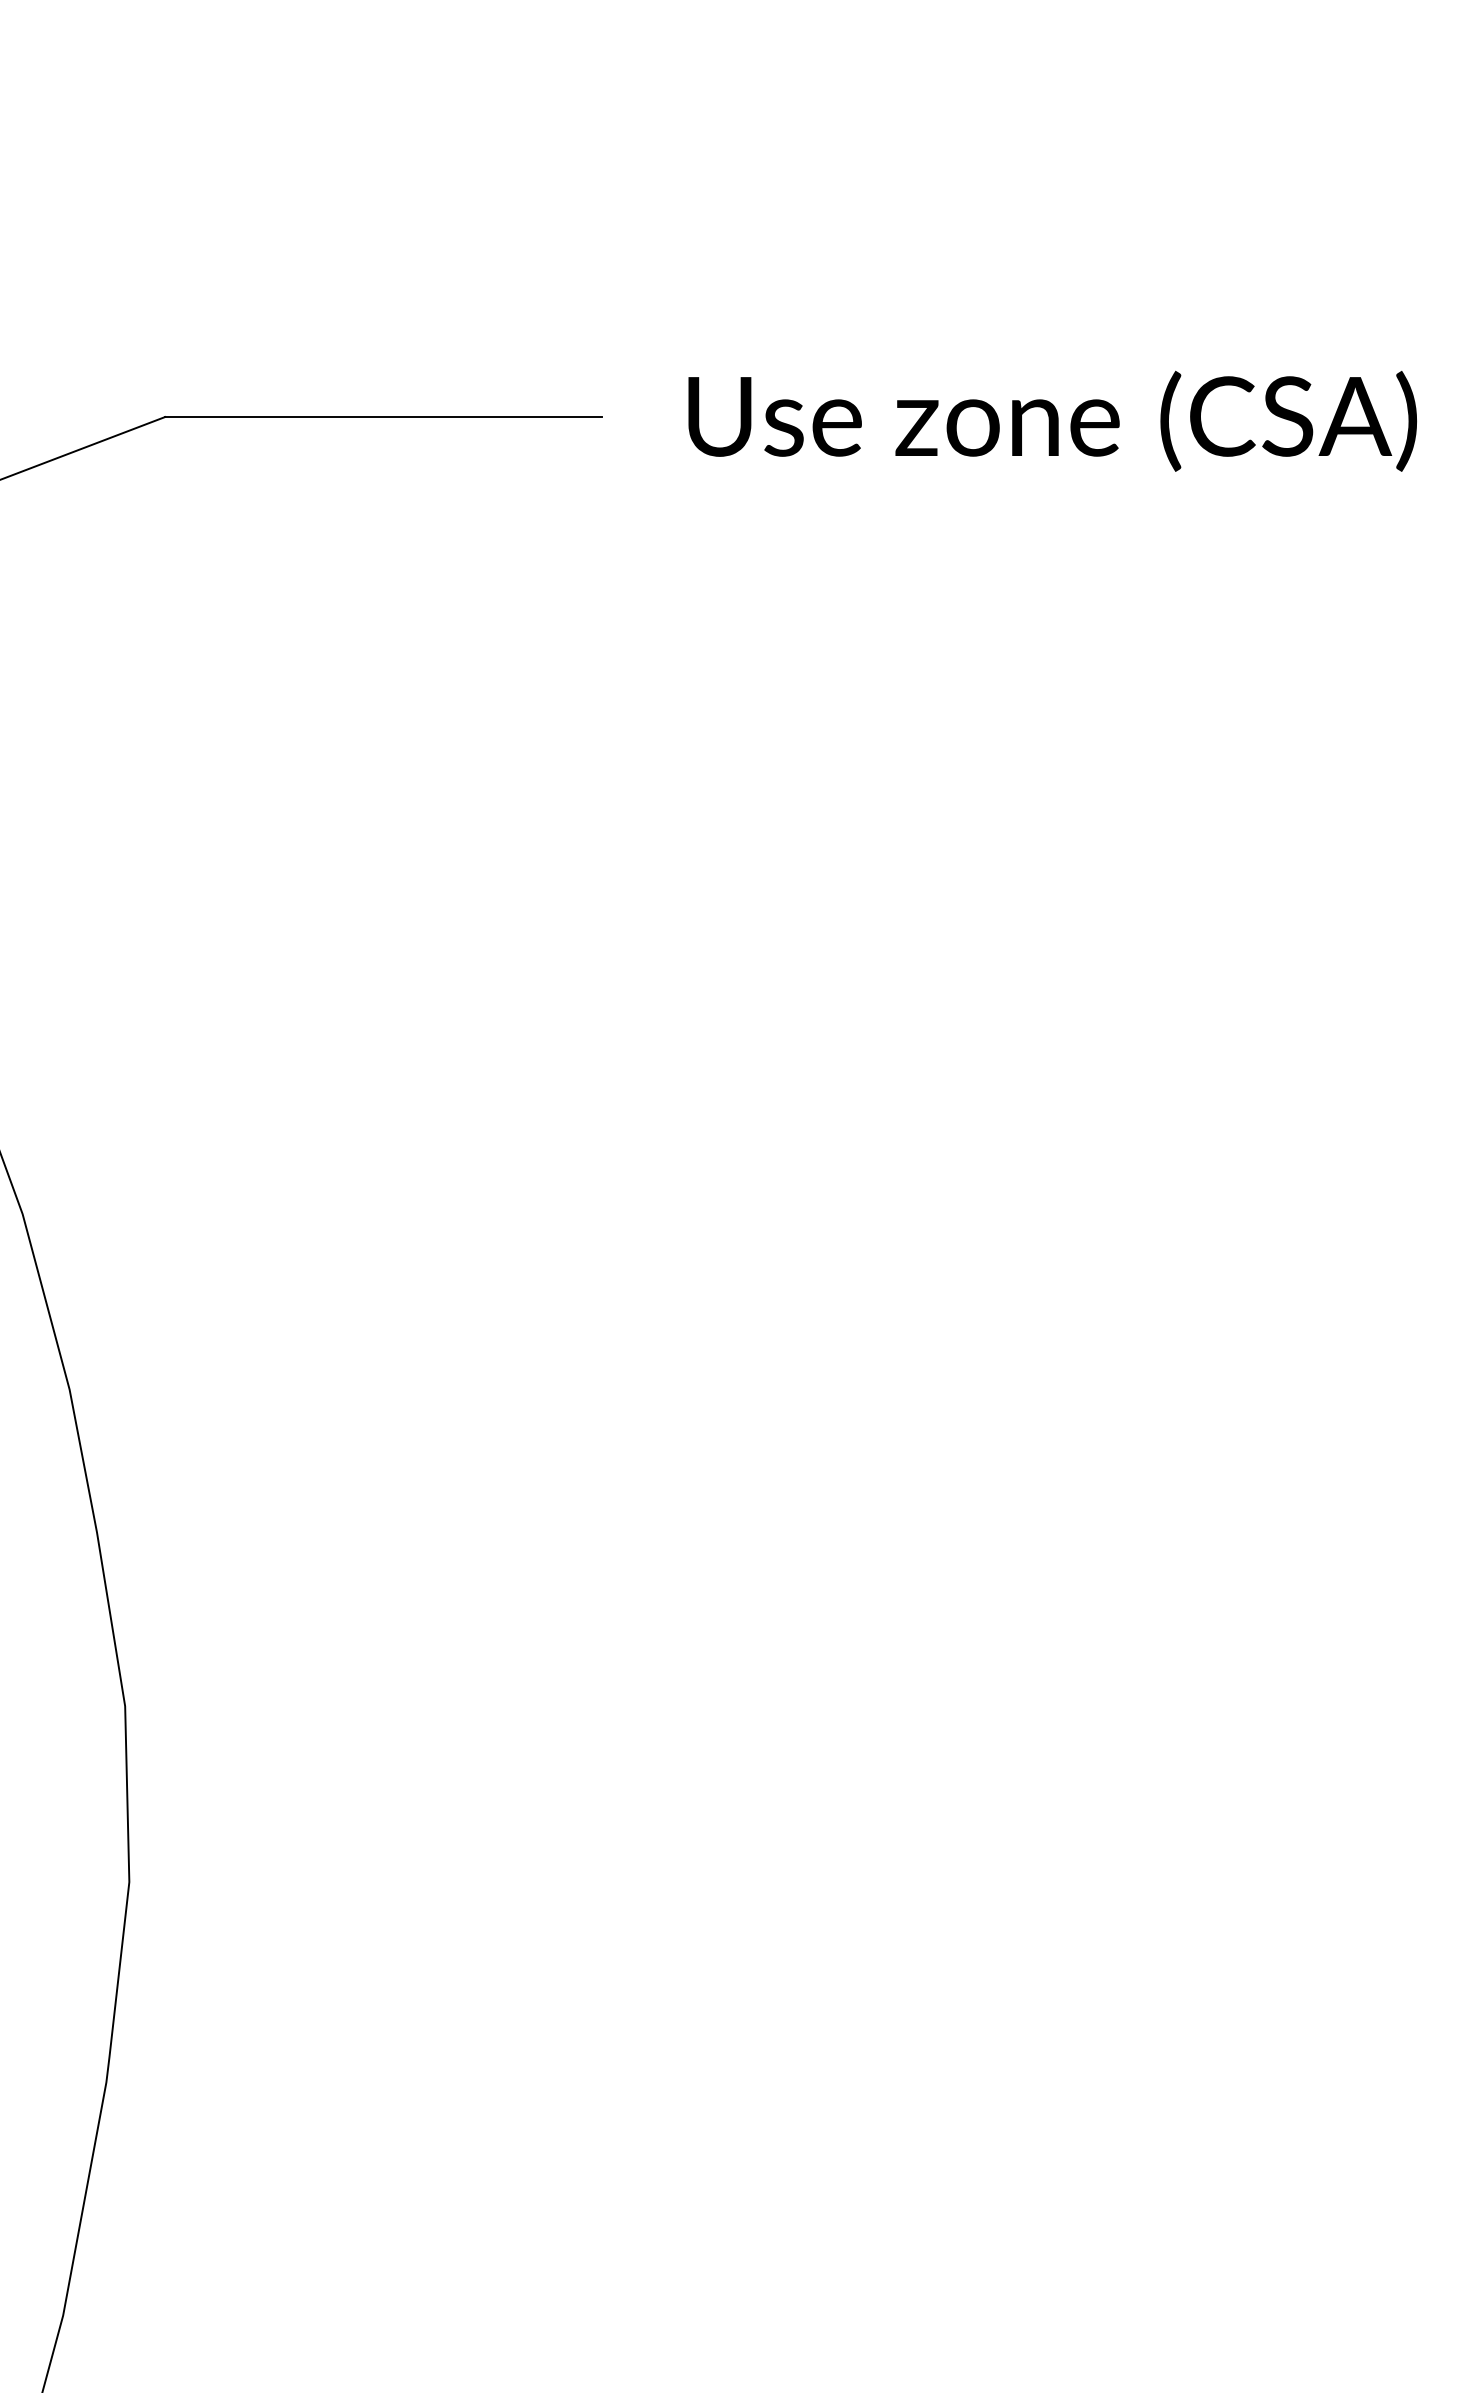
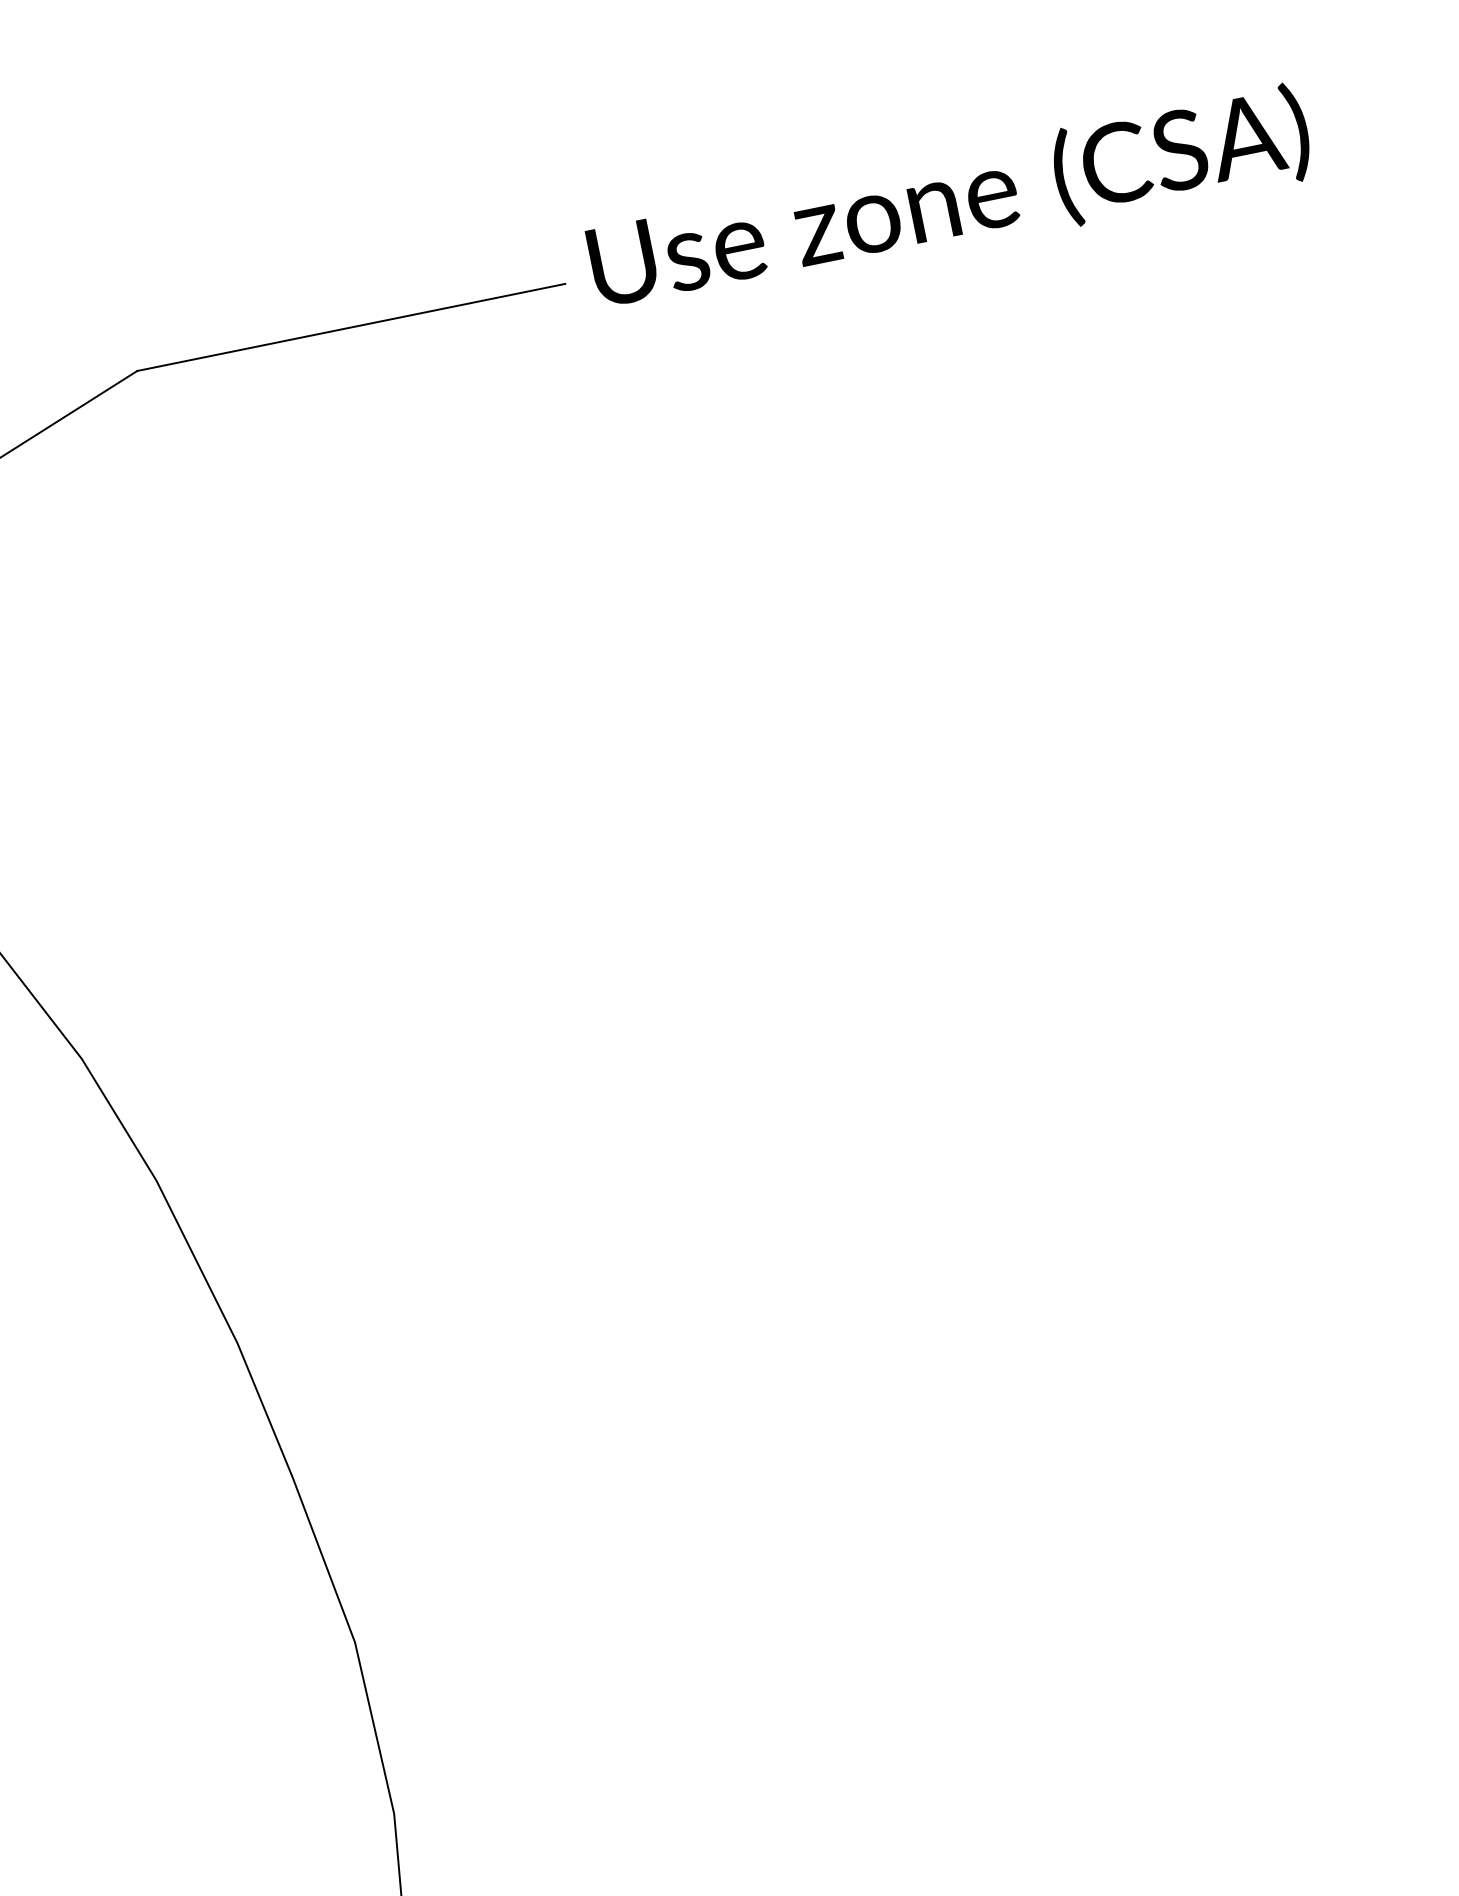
text: (1052, 420) -> (949, 201), moved

